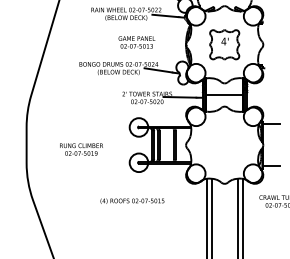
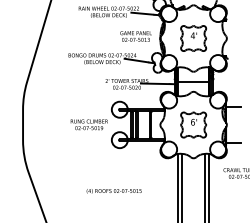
text: (136, 42) -> (135, 36), moved
part: (224, 144) -> (193, 124), added
text: (80, 149) -> (88, 124), moved
text: (131, 201) -> (113, 191), moved

